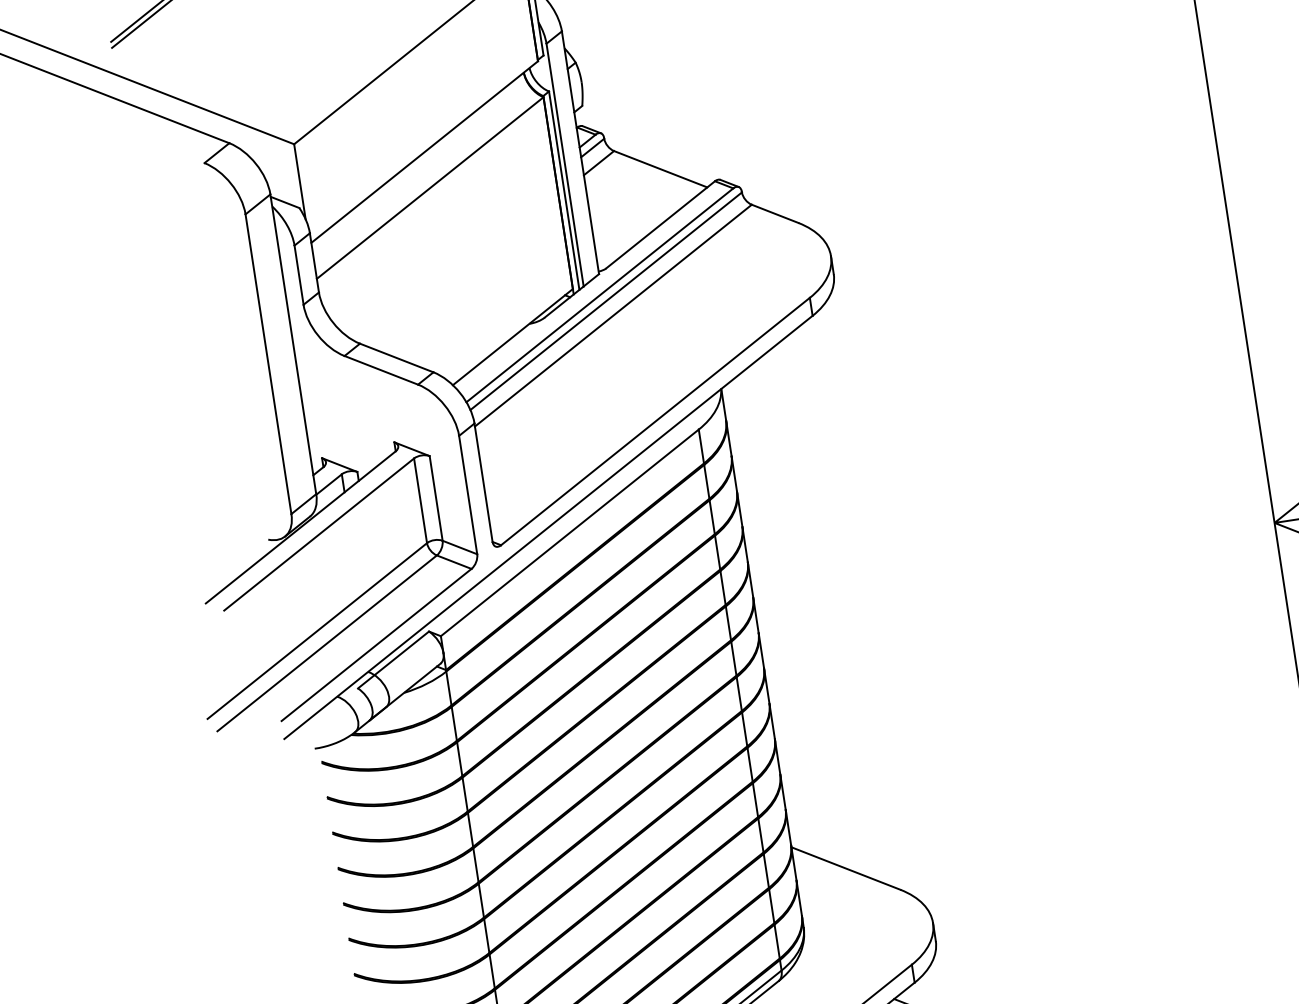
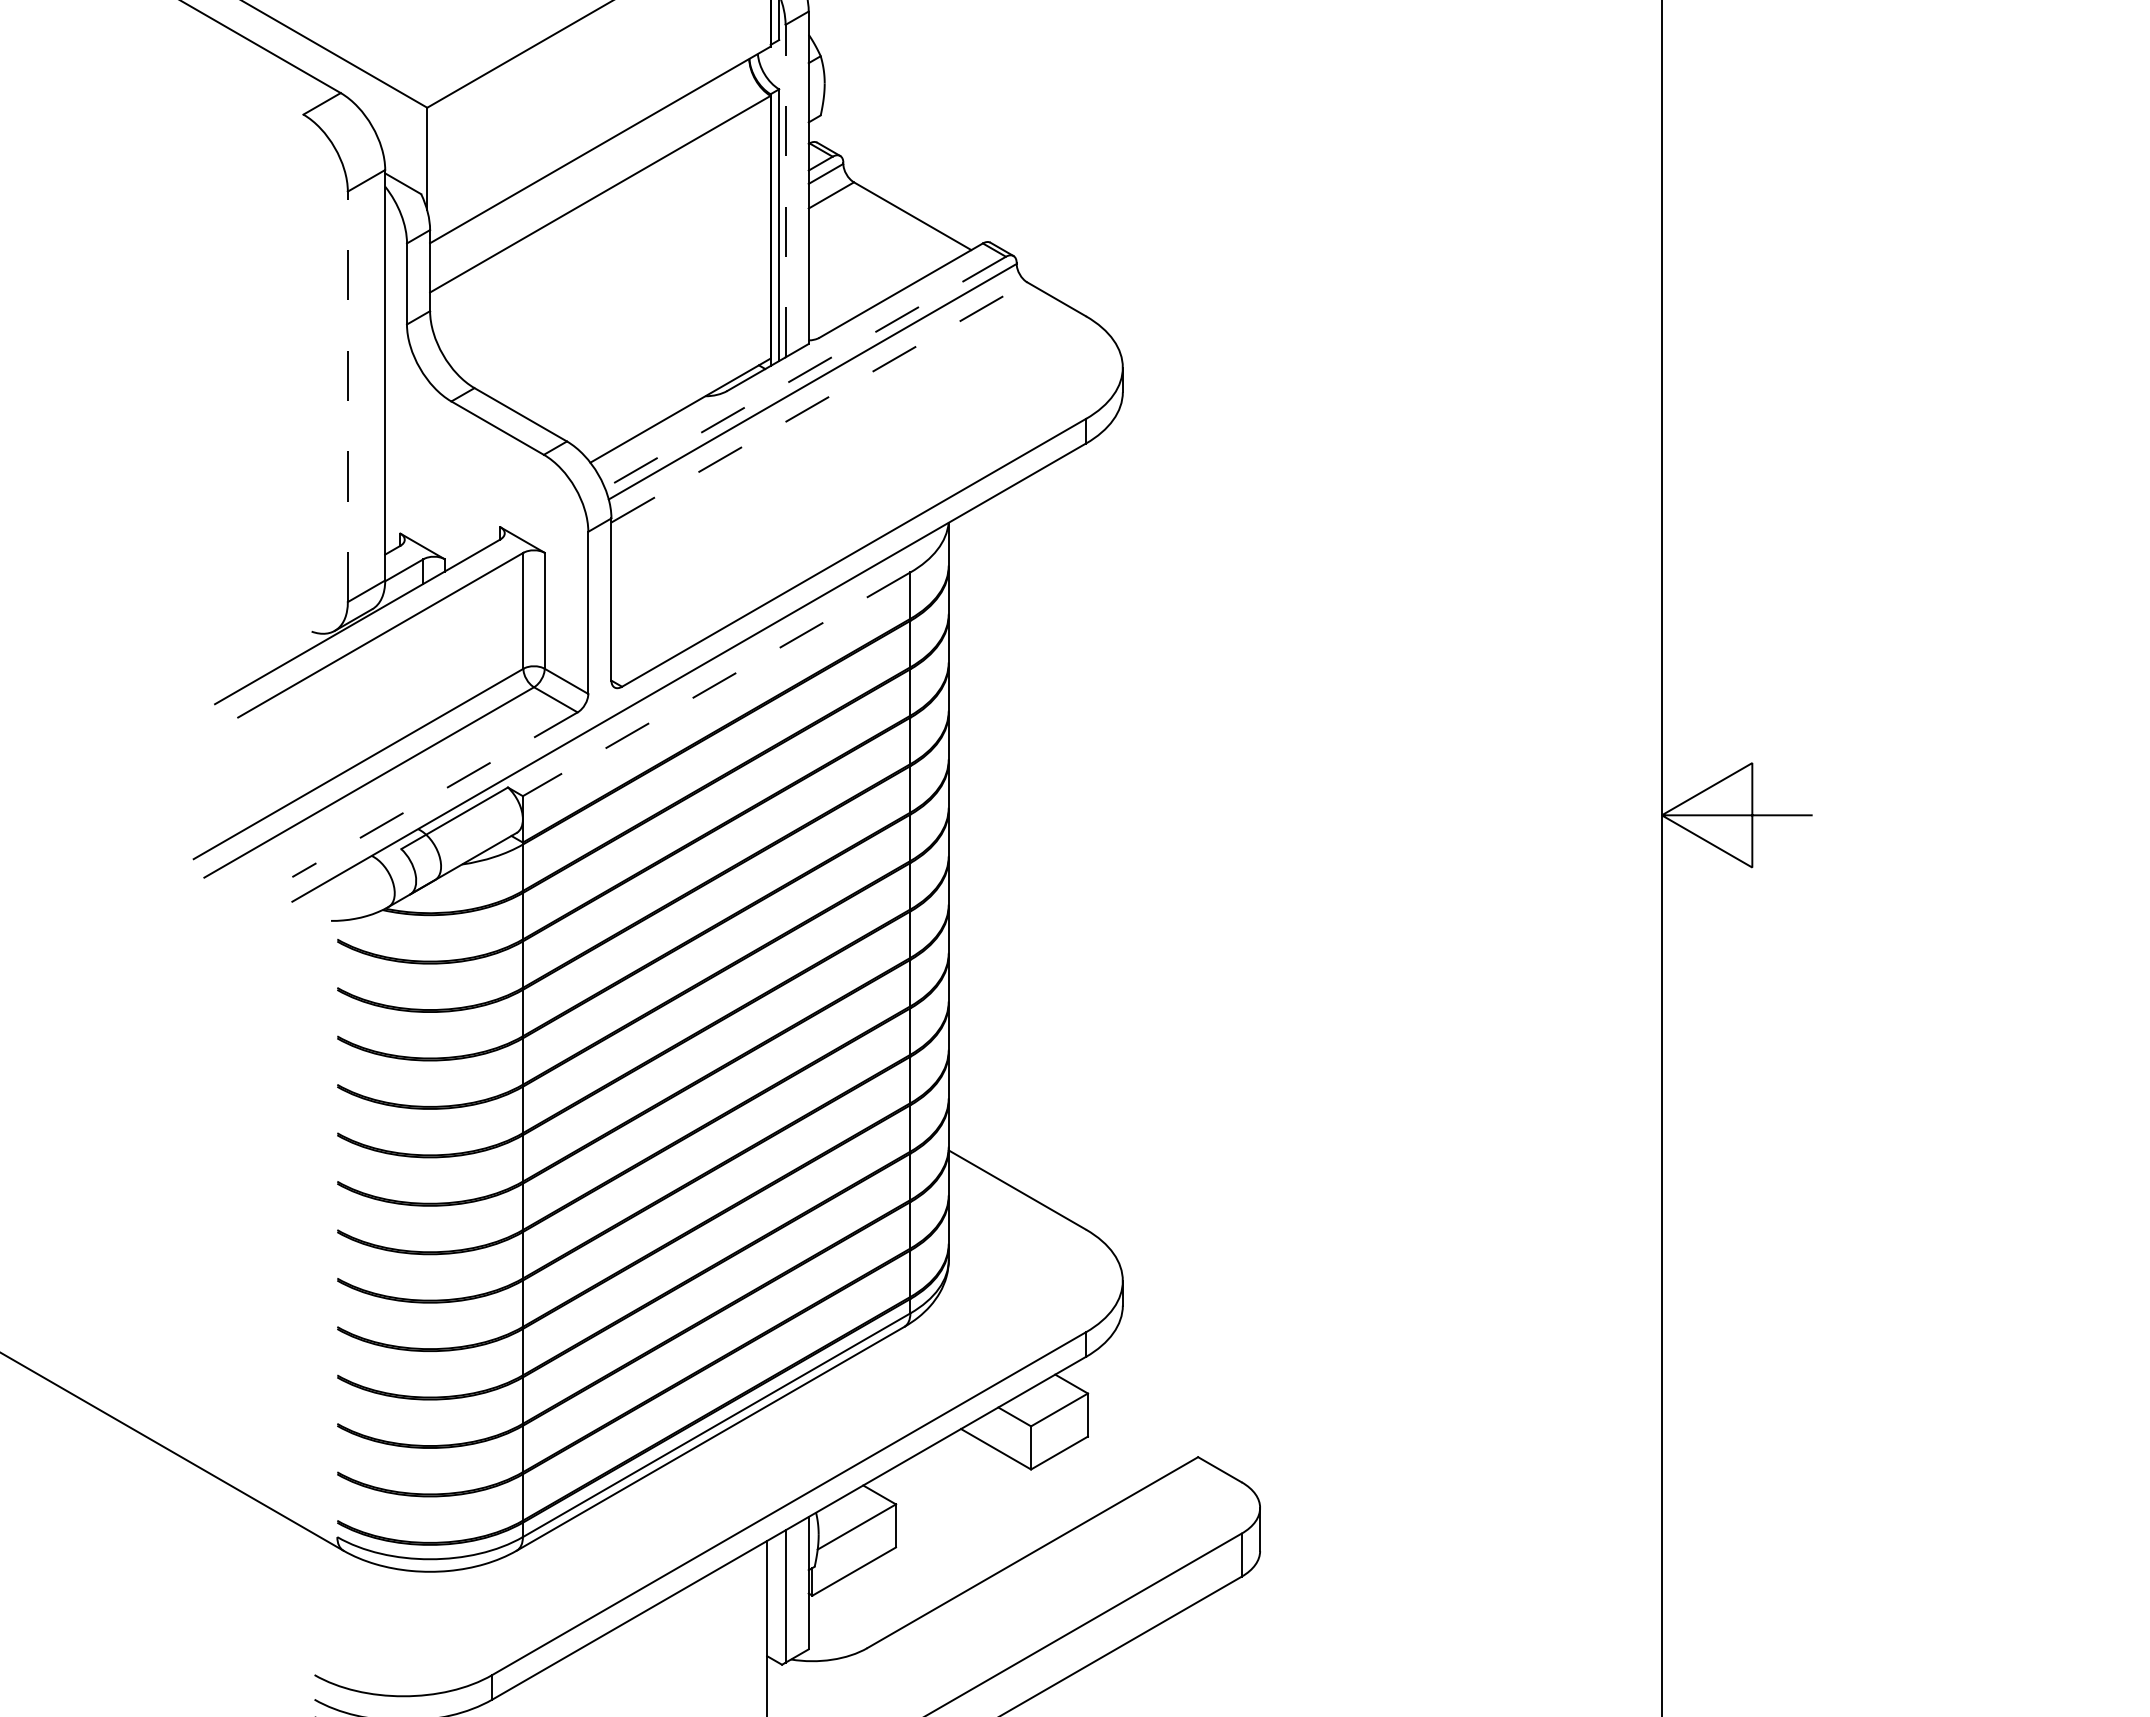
line: (564, 164) -> (785, 190), solid -> dashed
line: (599, 295) -> (805, 372), solid -> dashed
line: (613, 315) -> (819, 402), solid -> dashed
line: (268, 364) -> (347, 396), solid -> dashed
line: (569, 533) -> (716, 684), solid -> dashed
line: (376, 644) -> (435, 794), solid -> dashed

